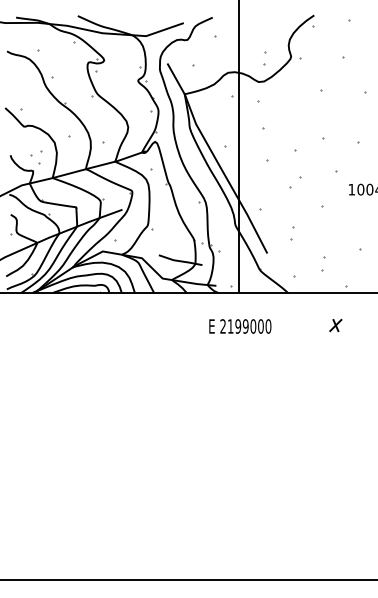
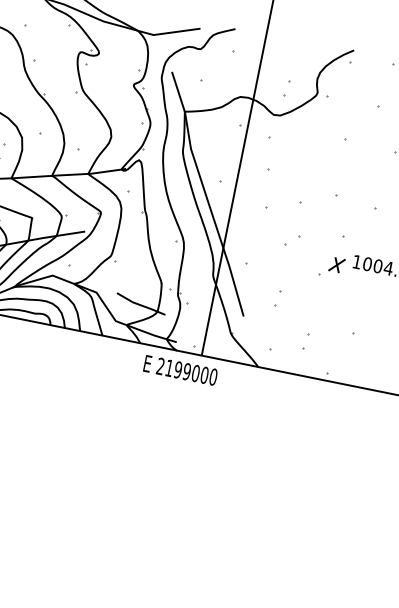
part: (335, 325) -> (336, 265), moved
text: (240, 326) -> (180, 370), moved

